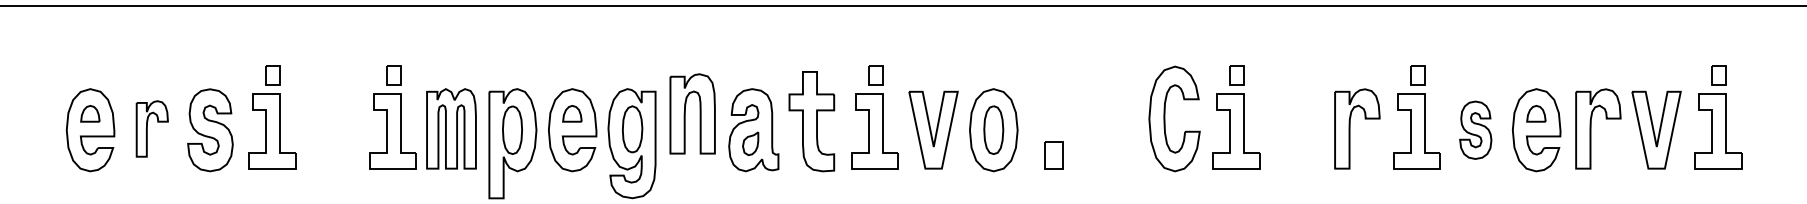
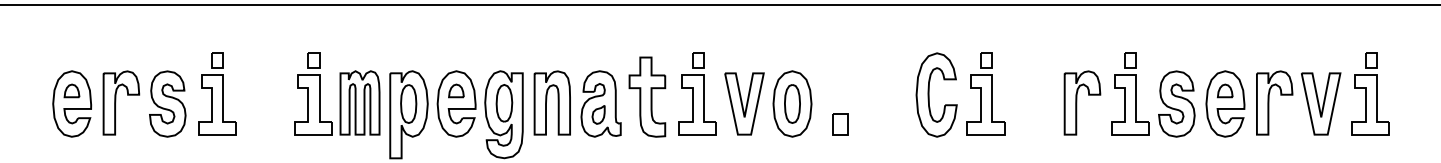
part: (691, 113) -> (551, 102), moved
part: (152, 128) -> (121, 102), size x1.43
part: (1475, 129) -> (1176, 103), size x1.43

